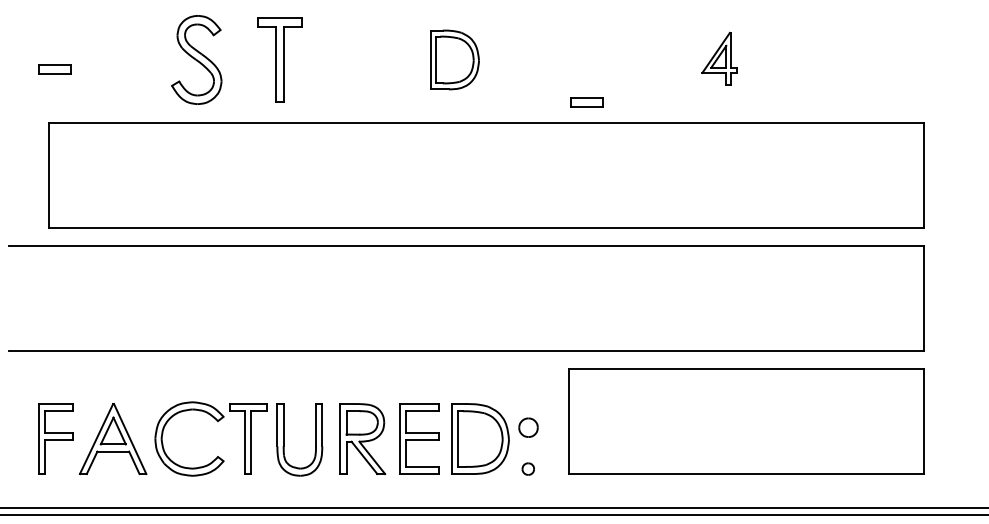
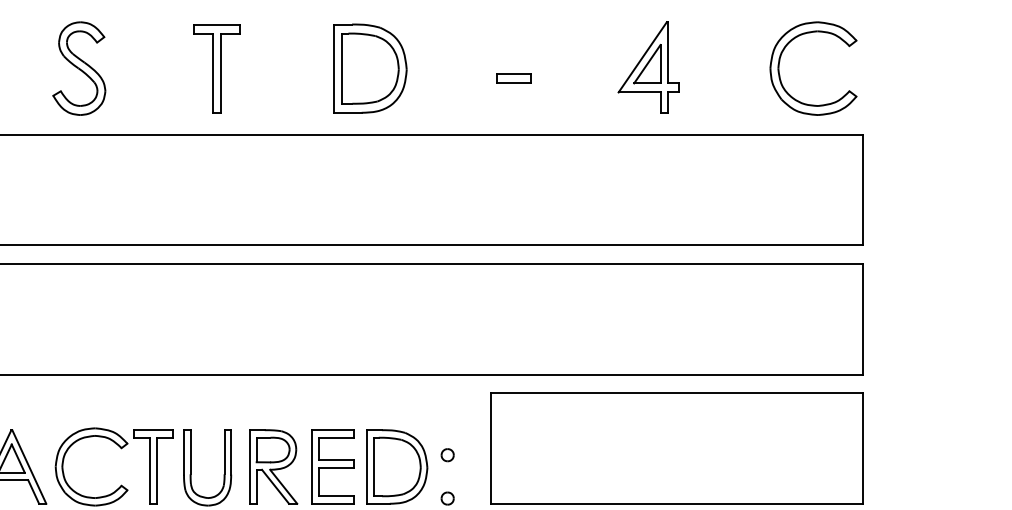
part: (844, 57) -> (779, 66), added
part: (719, 58) -> (648, 67), size x1.67
part: (196, 59) -> (79, 68), moved
part: (279, 59) -> (216, 68), moved
part: (454, 59) -> (370, 68), size x1.43
part: (586, 102) -> (514, 78), moved
part: (527, 427) -> (446, 454), size x0.62

